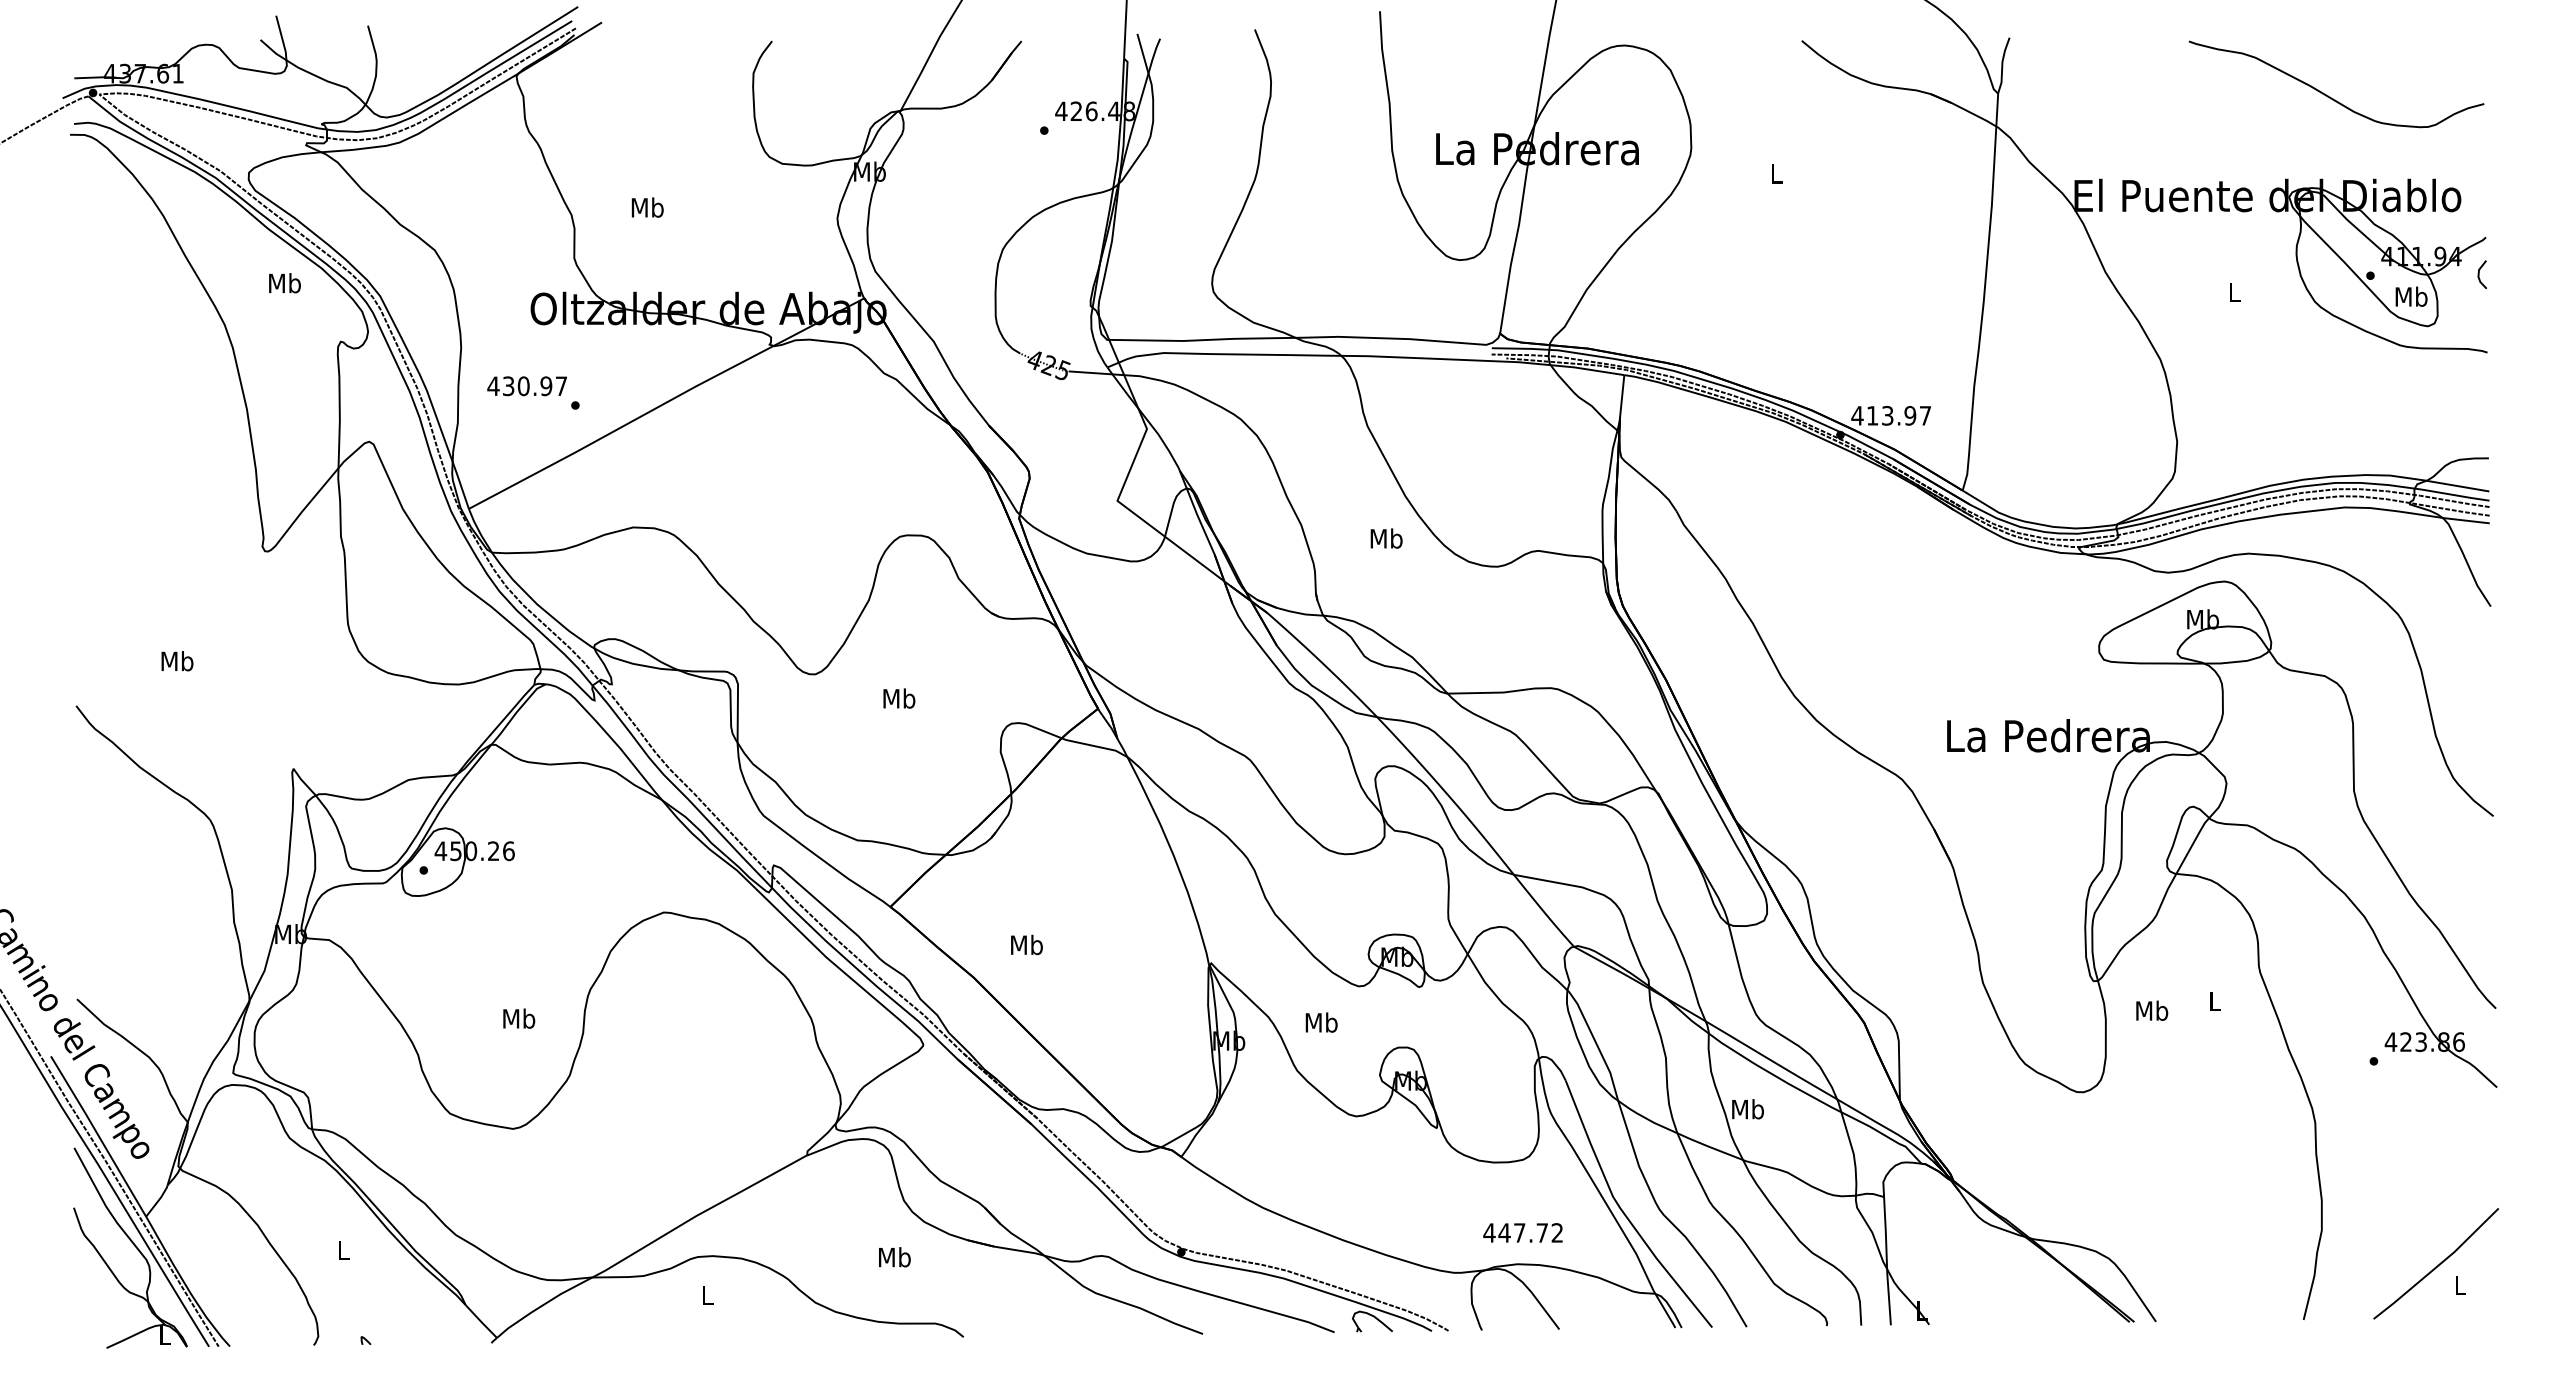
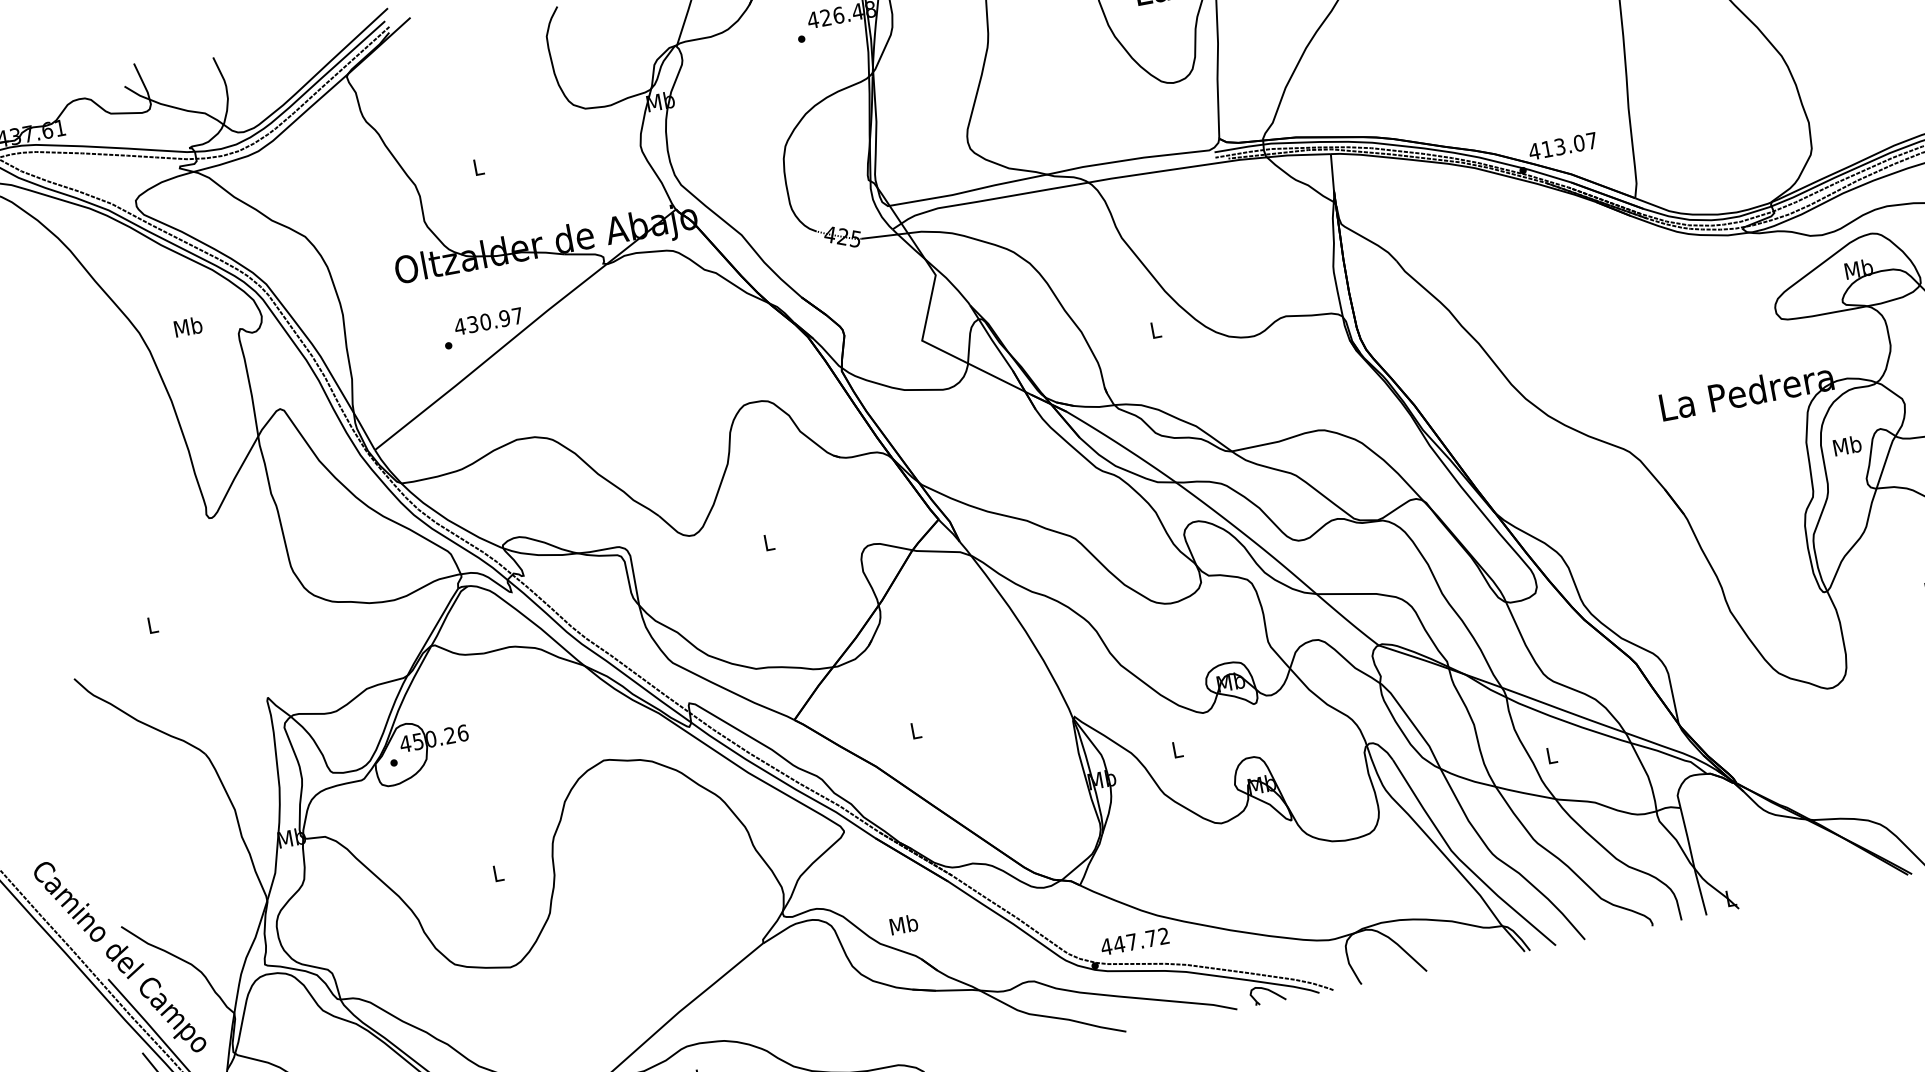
text: (647, 207) -> (478, 166), Mb -> L
text: (284, 283) -> (187, 327), moved
text: (526, 386) -> (488, 321), moved
text: (1910, 415) -> (1579, 142), 413.97 -> 413.07
text: (1386, 538) -> (1155, 329), Mb -> L
text: (177, 661) -> (152, 625), Mb -> L
text: (899, 698) -> (769, 542), Mb -> L
text: (1026, 944) -> (915, 730), Mb -> L
text: (2152, 1010) -> (1847, 445), moved
text: (519, 1018) -> (498, 873), Mb -> L
text: (1321, 1022) -> (1177, 749), Mb -> L
text: (1747, 1109) -> (1551, 755), Mb -> L
text: (1522, 1232) -> (1134, 941), moved
text: (894, 1257) -> (903, 924), moved

